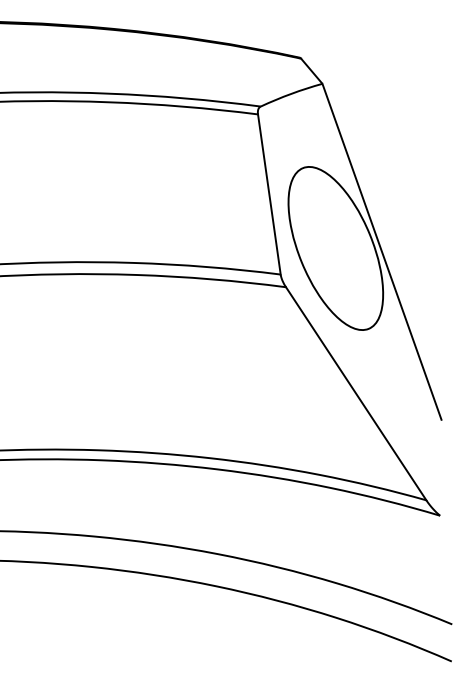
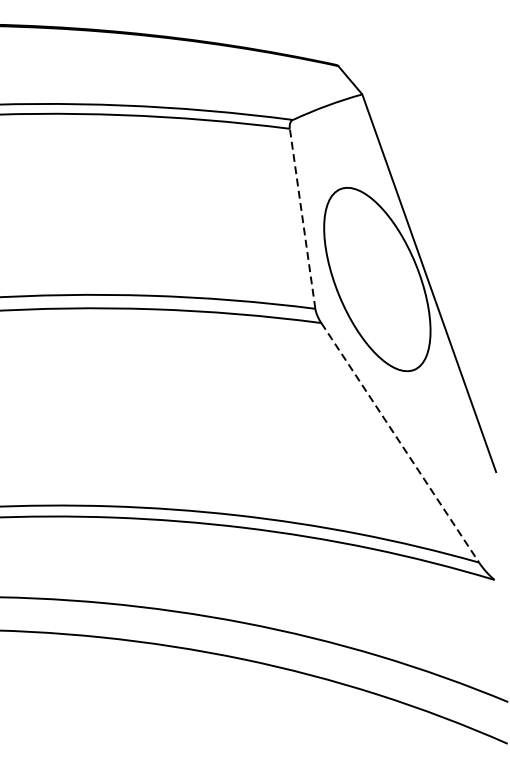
line: (269, 194) -> (302, 218), solid -> dashed
line: (356, 393) -> (400, 442), solid -> dashed

